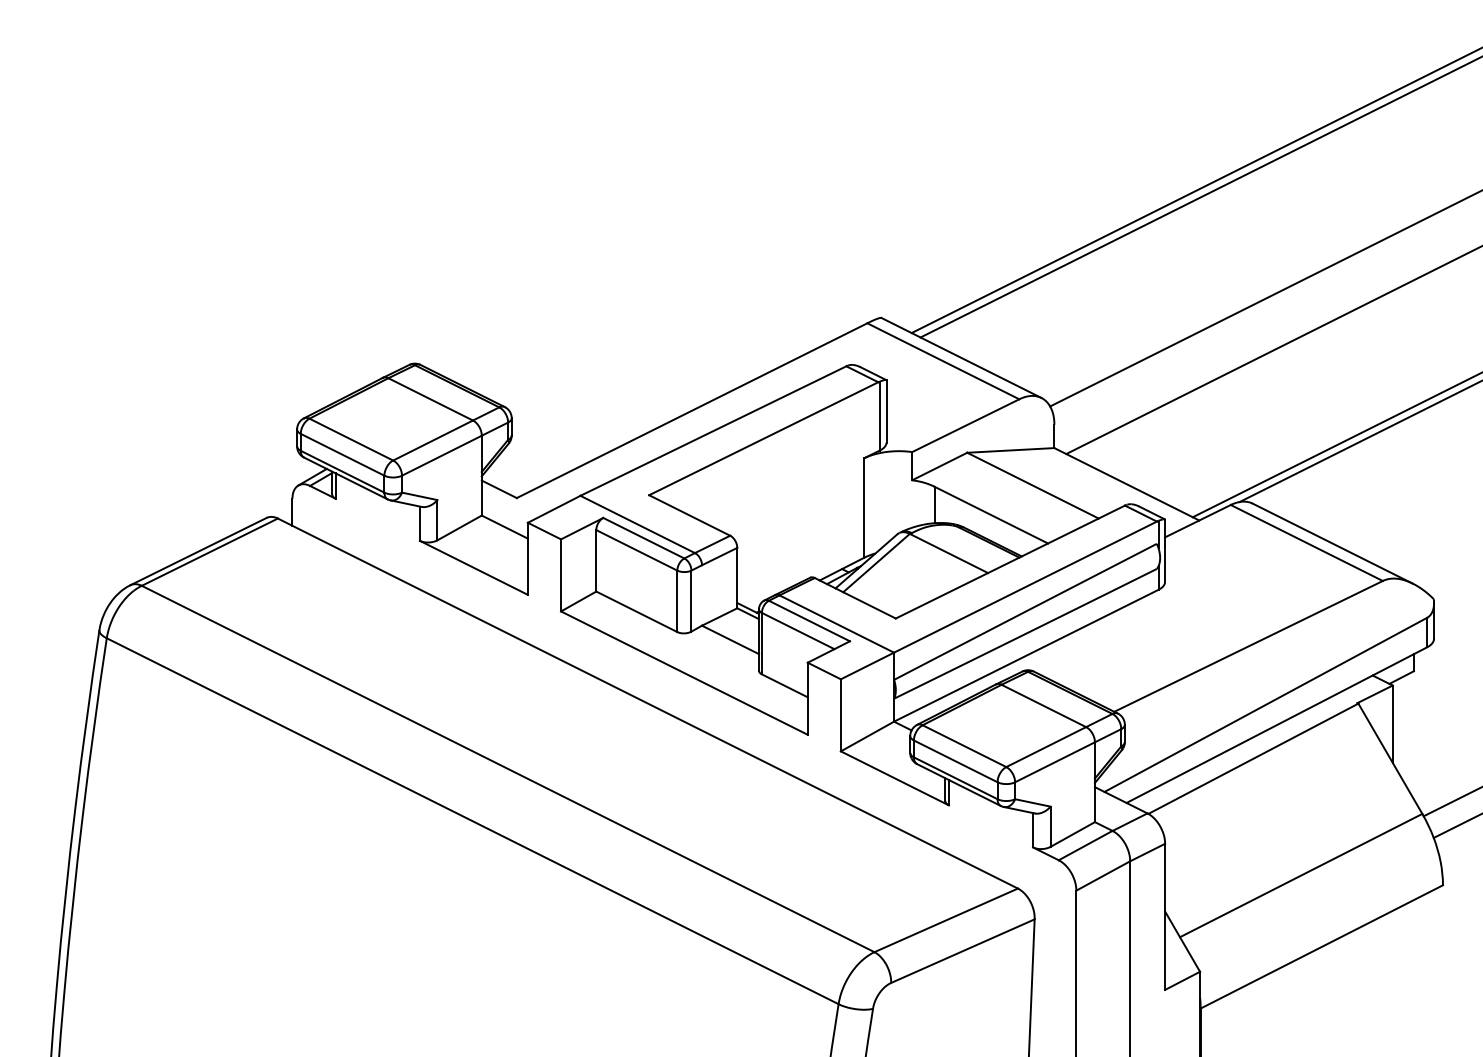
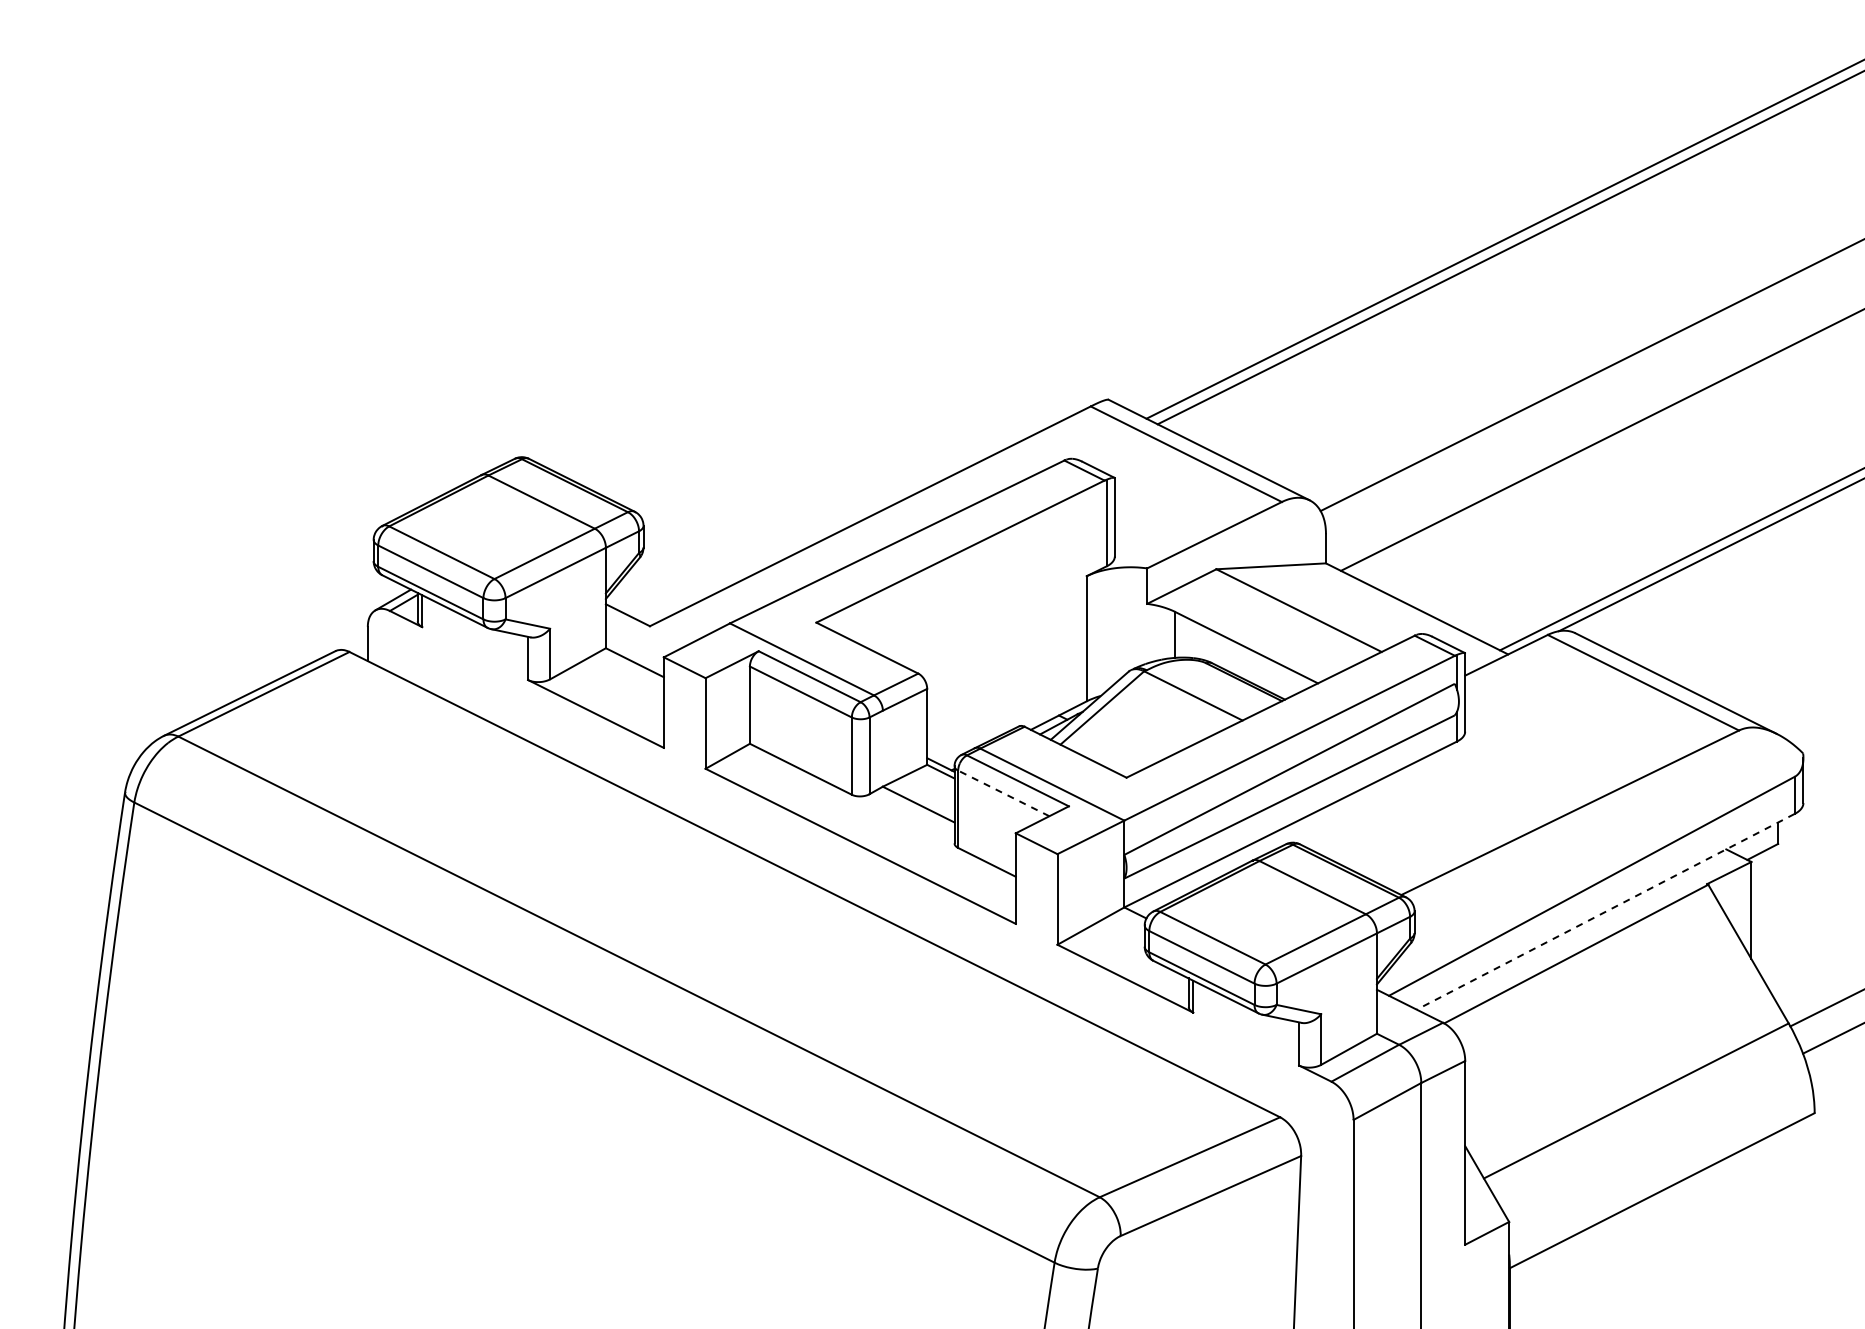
line: (797, 631) -> (1003, 793), solid -> dashed
line: (1276, 724) -> (1605, 911), solid -> dashed

